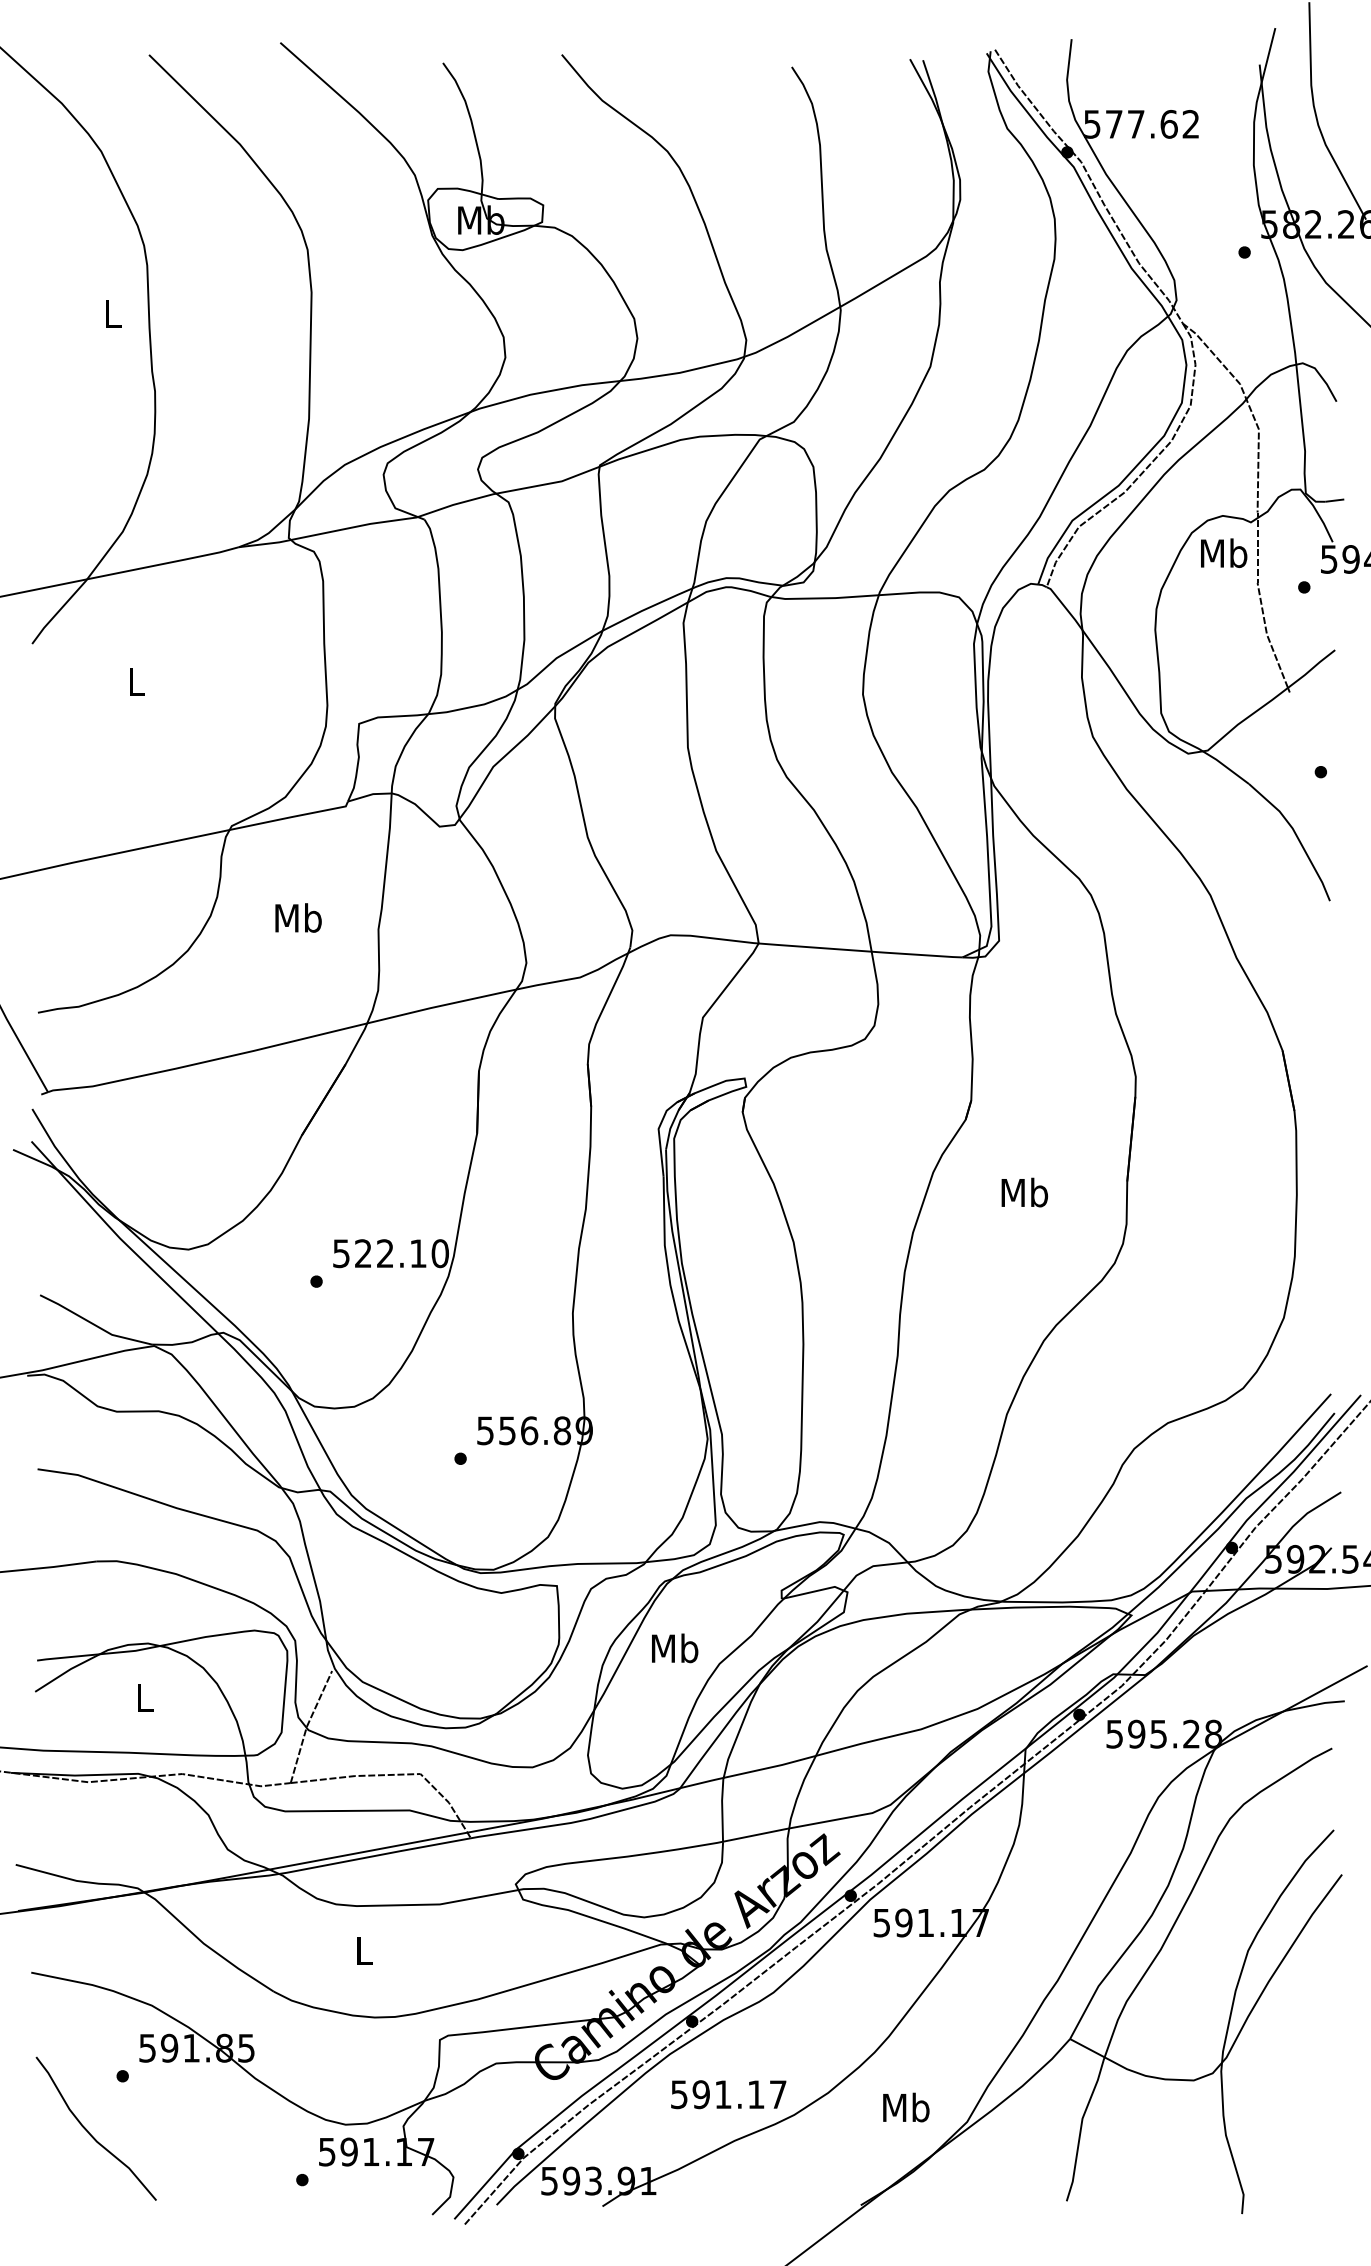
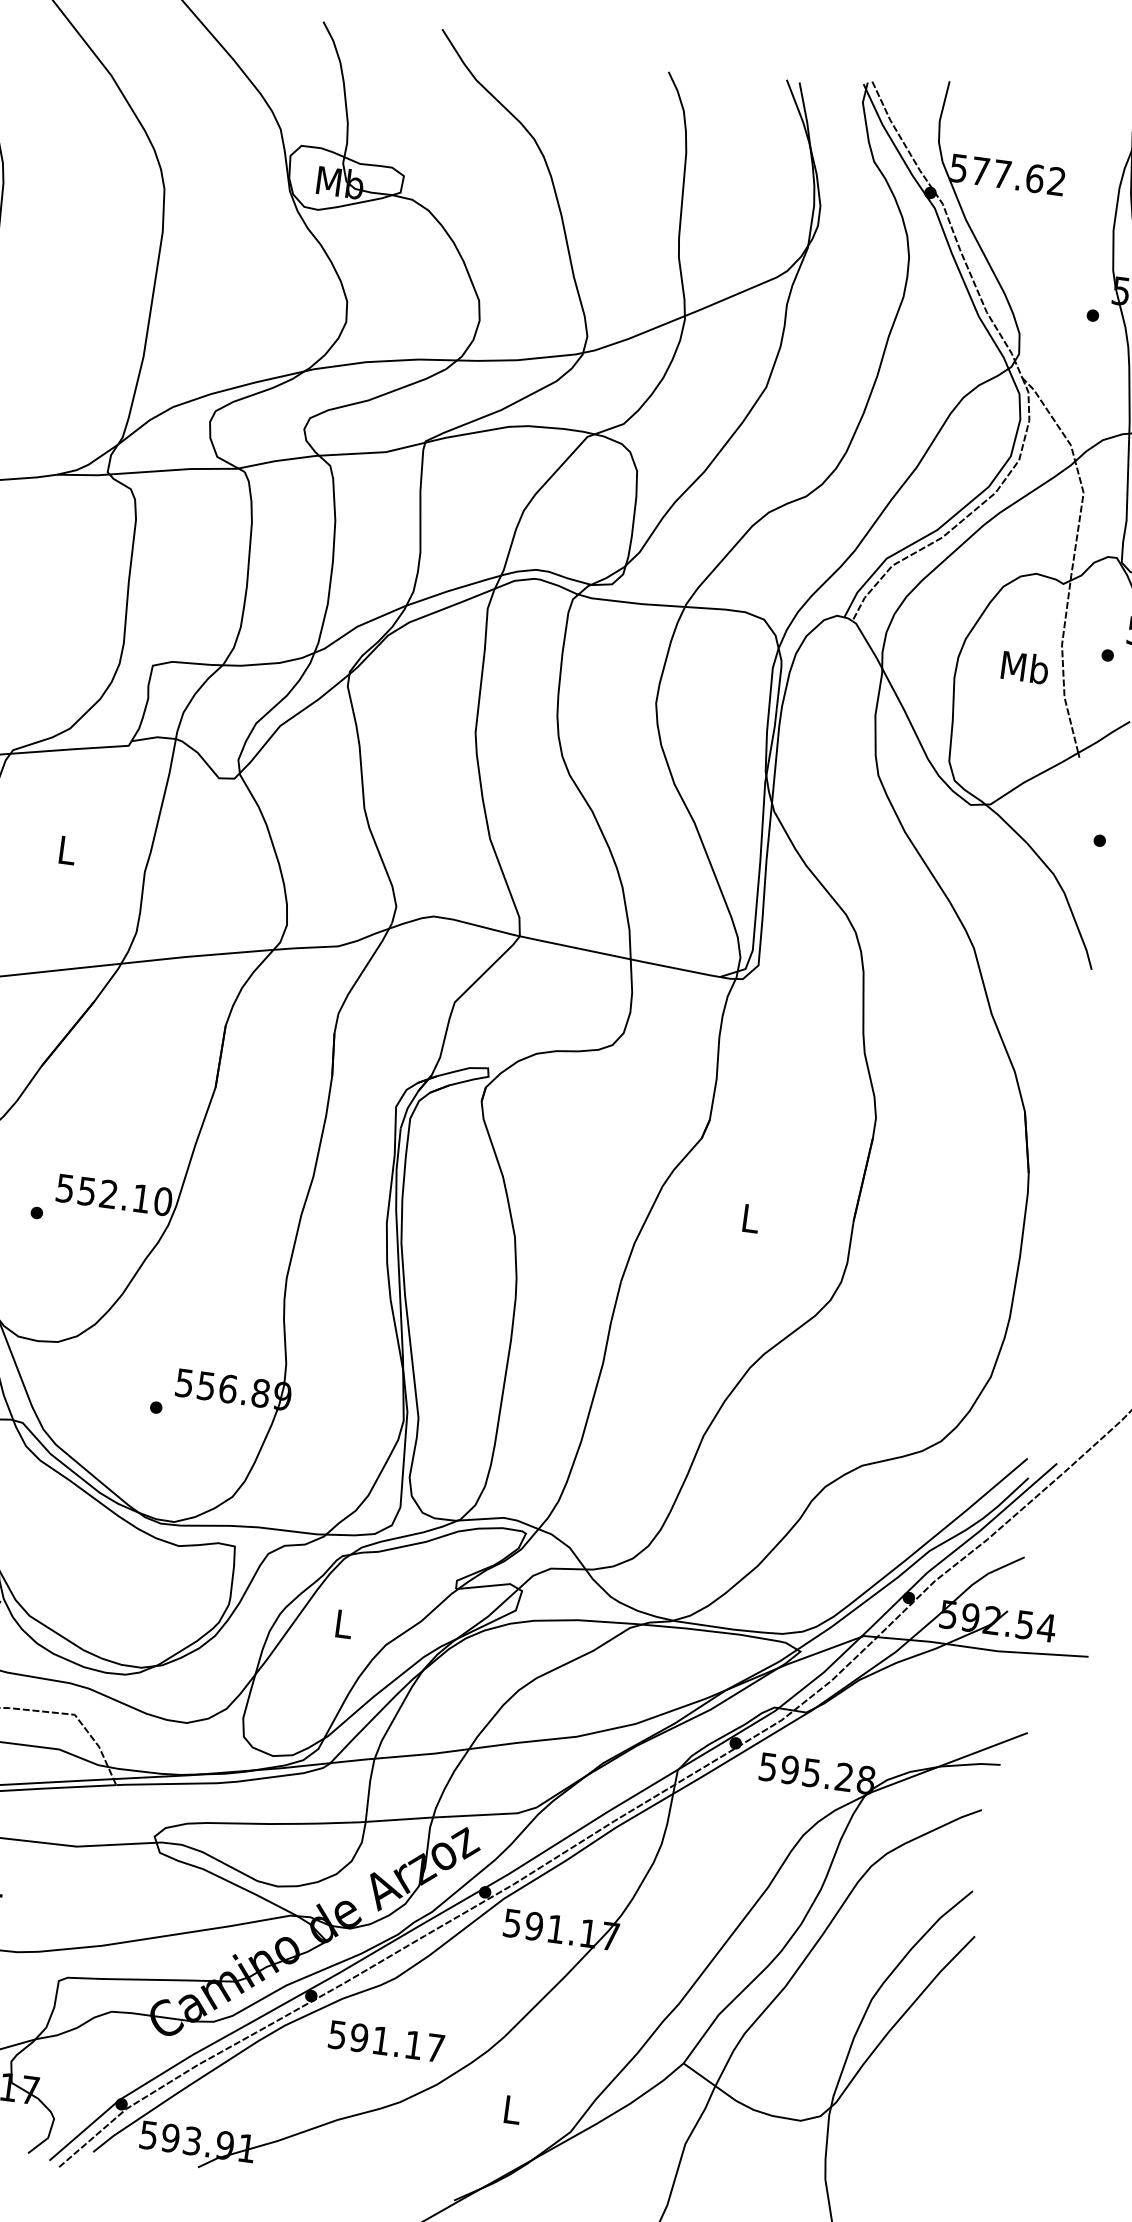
text: (1224, 552) -> (1025, 666), moved
text: (298, 917) -> (67, 849), Mb -> L
text: (1024, 1192) -> (750, 1218), Mb -> L
text: (363, 1253) -> (87, 1191), 522.10 -> 552.10
text: (675, 1648) -> (344, 1624), Mb -> L
text: (728, 2094) -> (386, 2041), moved
text: (906, 2107) -> (512, 2109), Mb -> L

